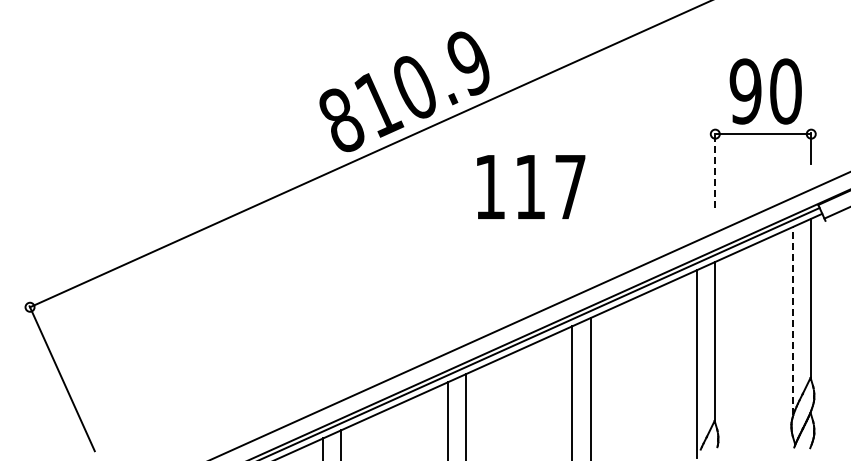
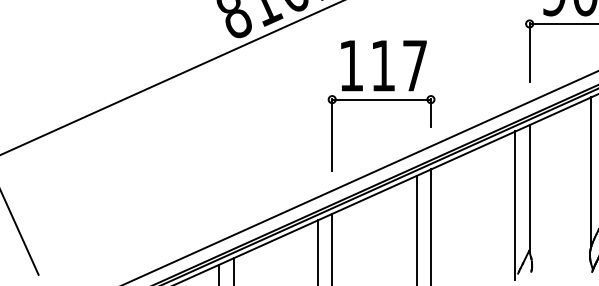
line: (715, 169) -> (529, 51), dashed -> solid
part: (527, 230) -> (381, 100), added
line: (793, 320) -> (591, 171), dashed -> solid

